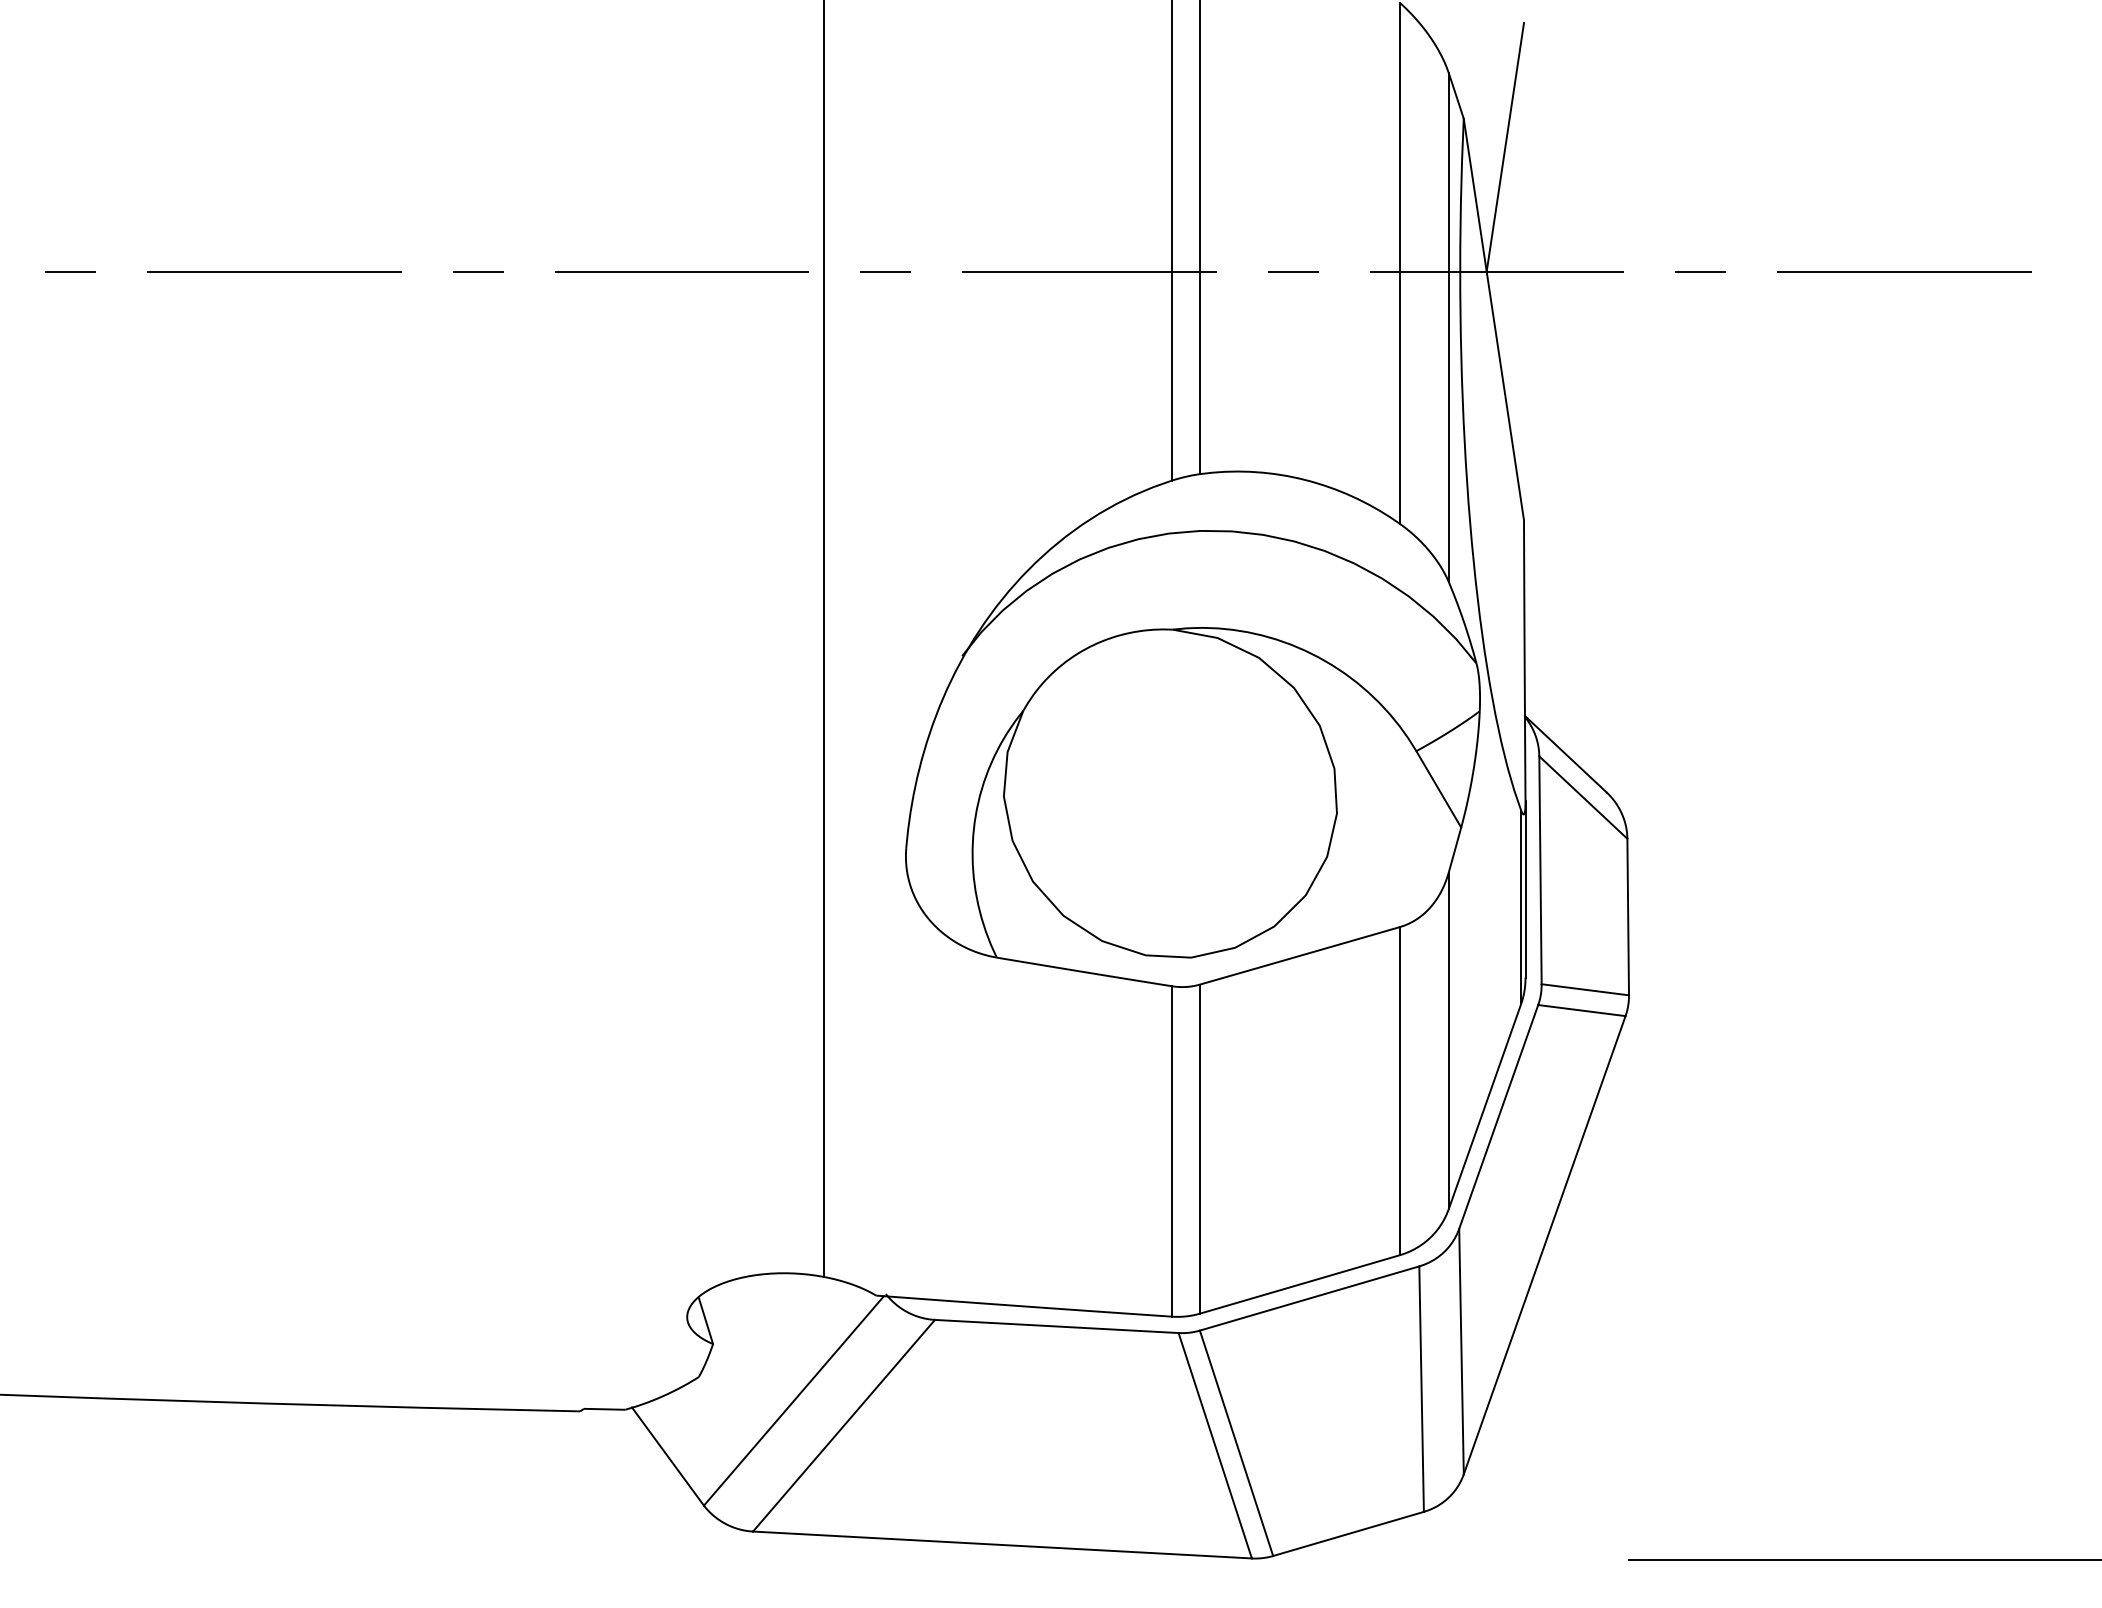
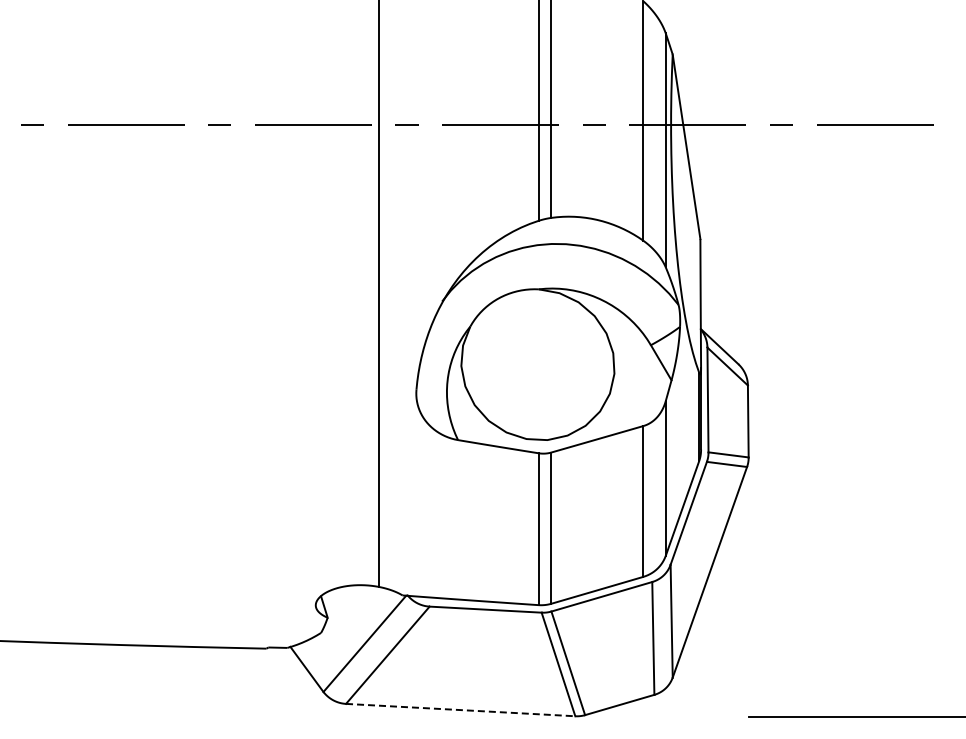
line: (1504, 146) -> (691, 67), removed
line: (1002, 1545) -> (460, 710), solid -> dashed

